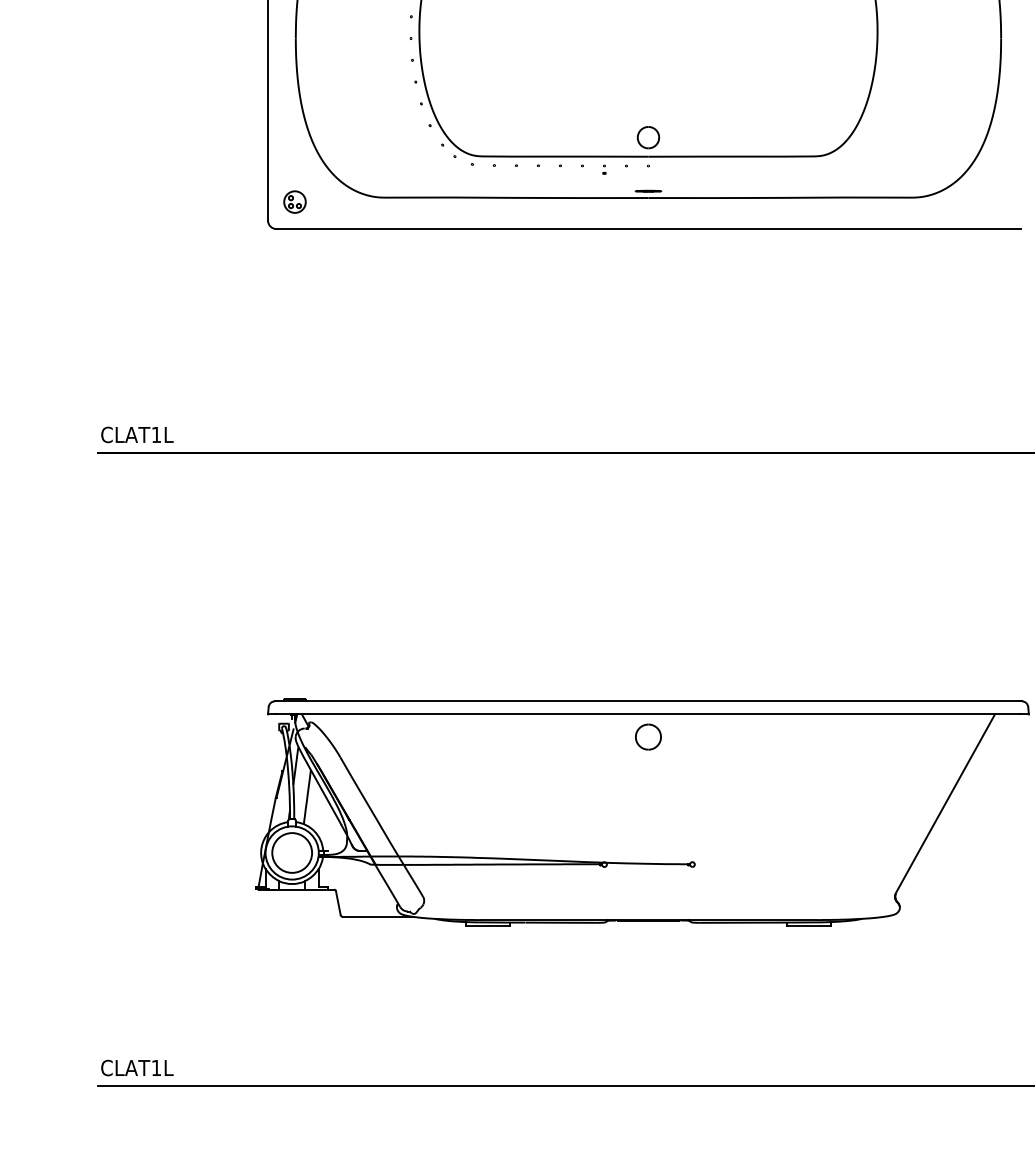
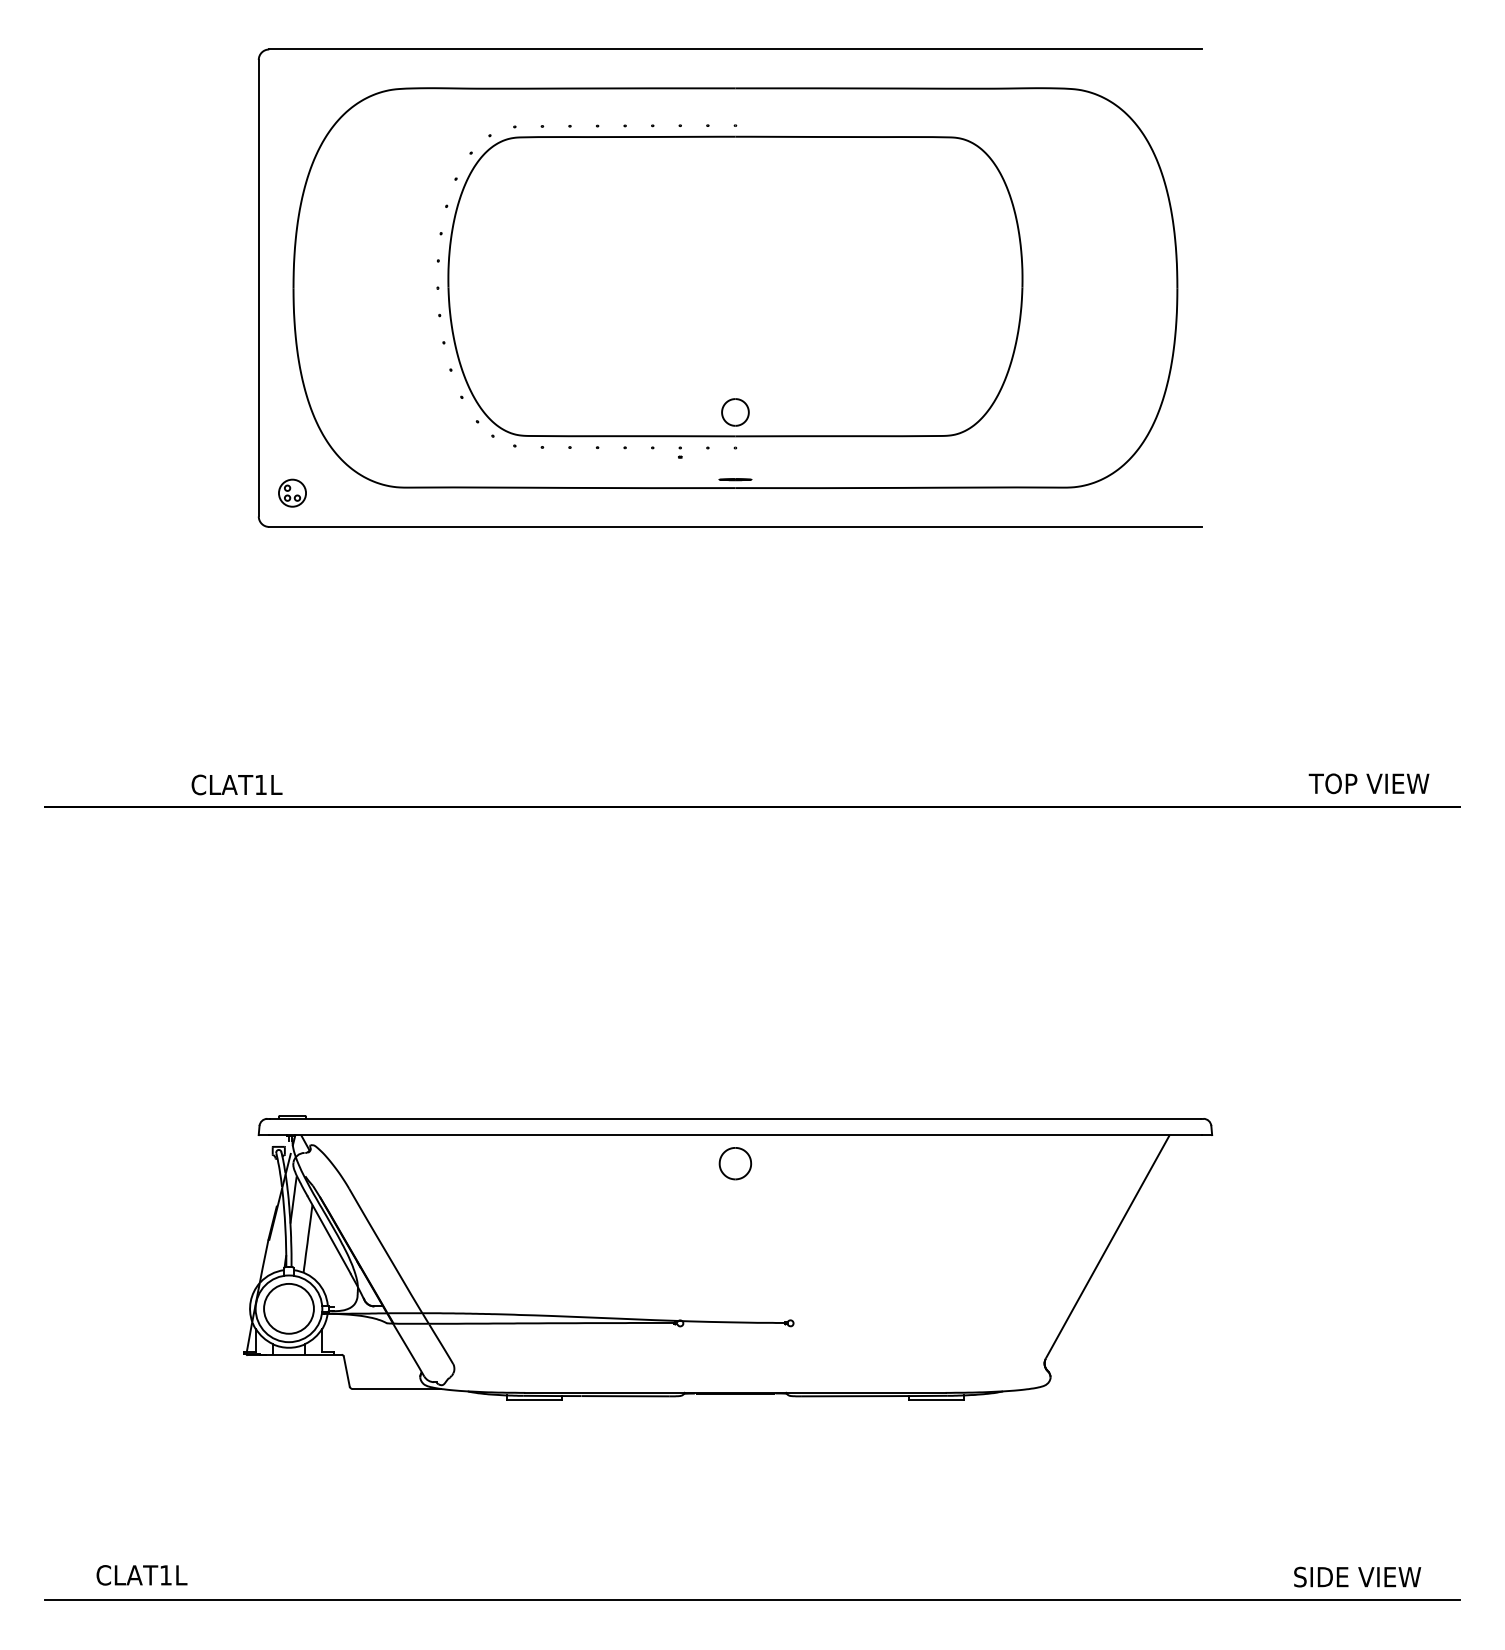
text: (136, 434) -> (236, 784), moved
text: (136, 1068) -> (141, 1575), moved

